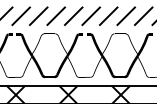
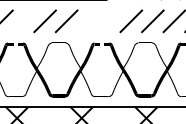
line: (20, 16) -> (22, 21), removed
line: (73, 16) -> (87, 21), removed
line: (90, 16) -> (108, 21), removed

